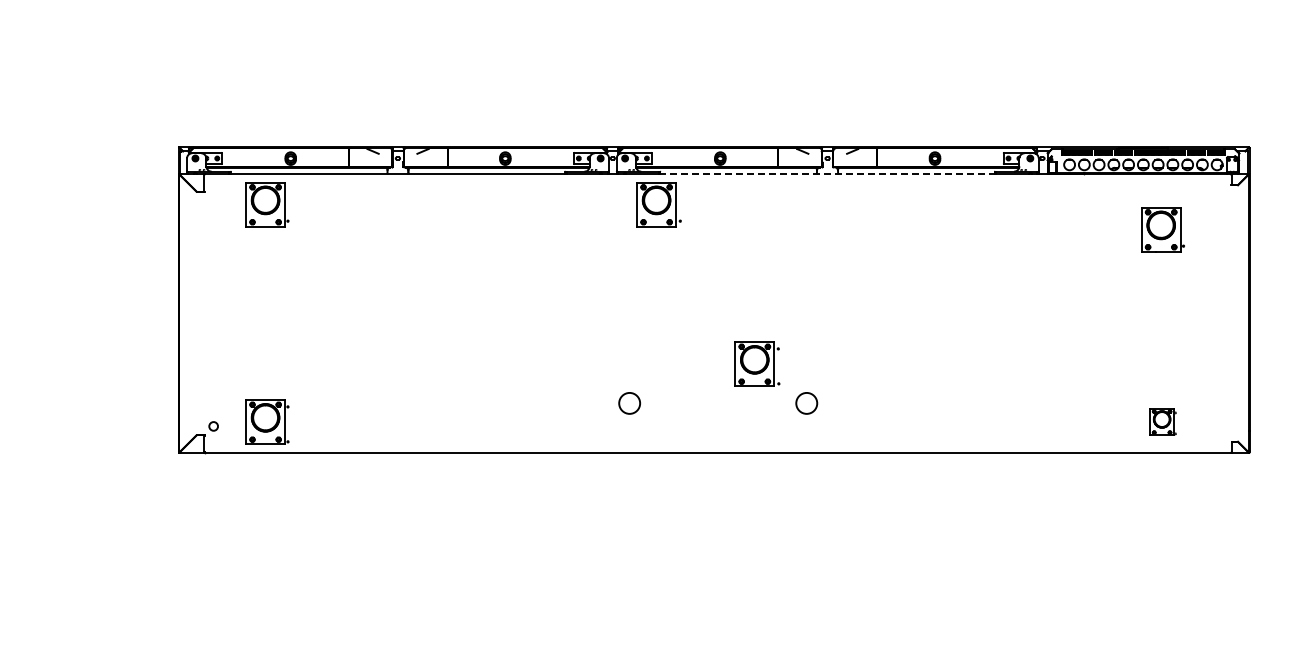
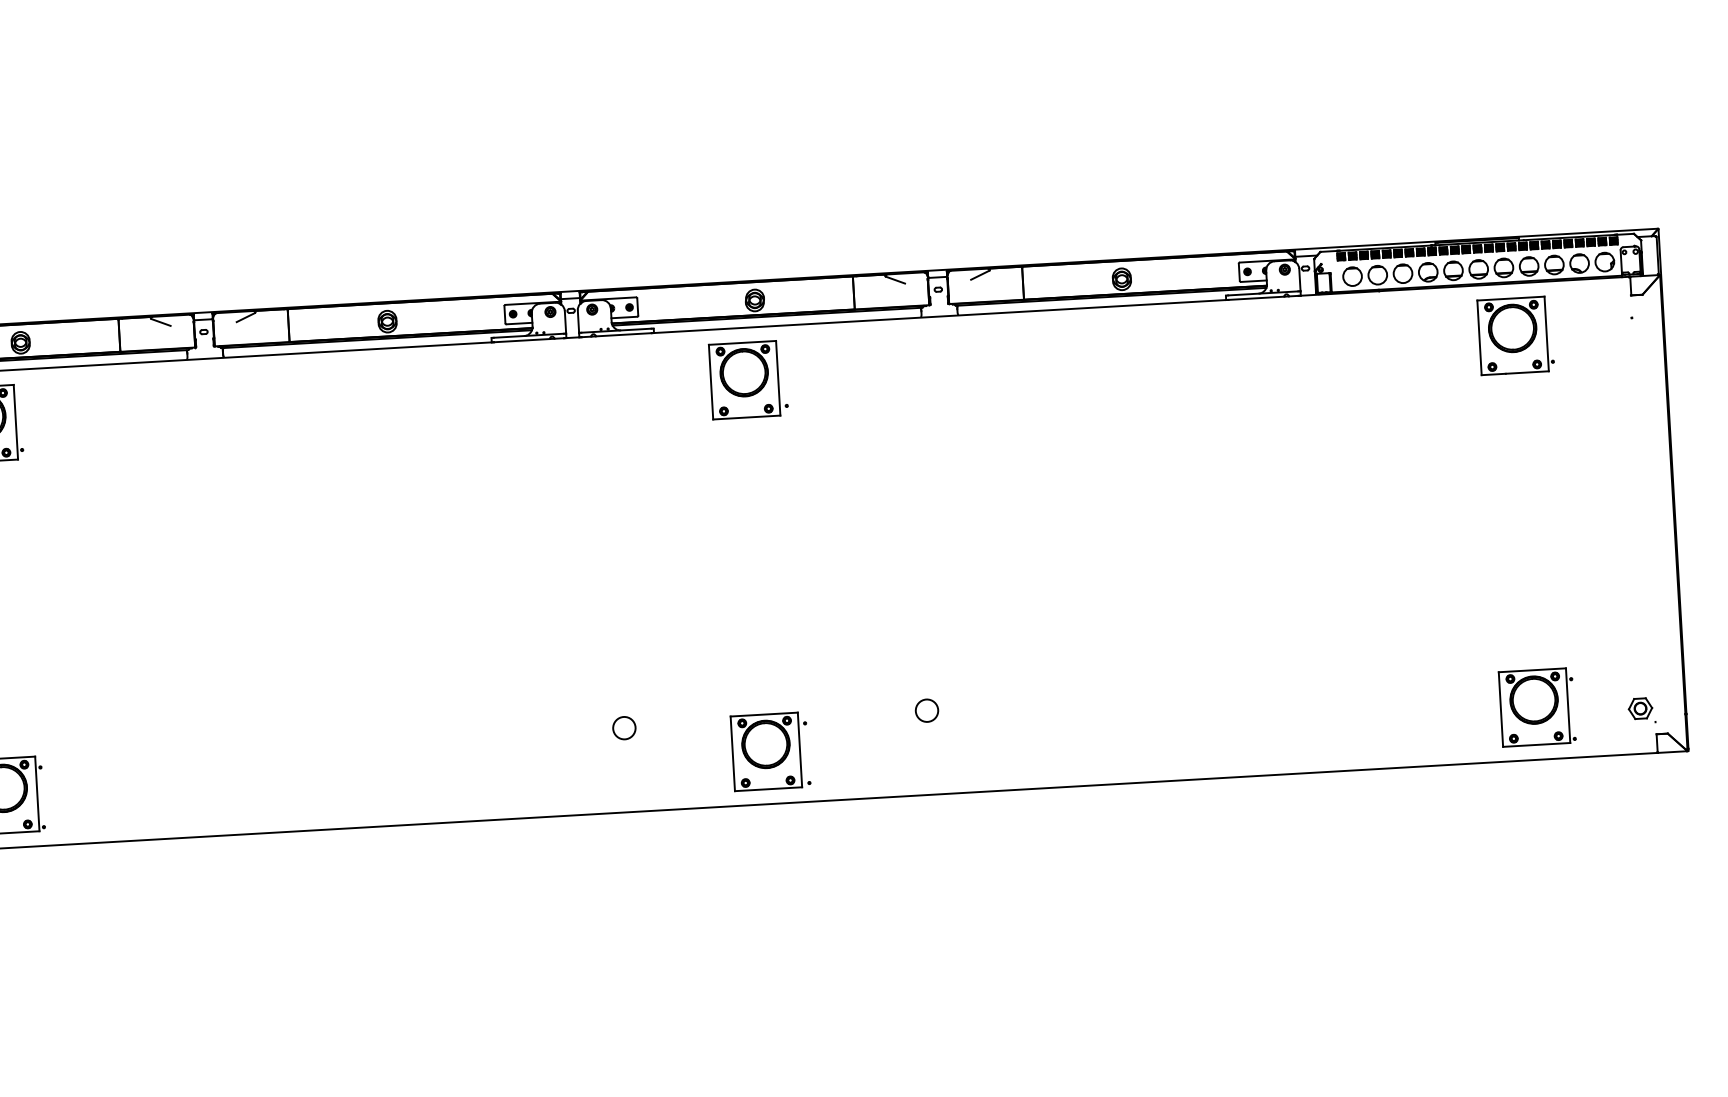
line: (827, 174) -> (939, 317), dashed -> solid
part: (658, 204) -> (747, 379), moved
part: (1162, 229) -> (1515, 335), moved
part: (757, 363) -> (770, 750), moved
circle: (629, 403) -> (623, 727), size x0.62
circle: (806, 403) -> (926, 710), size x0.62
part: (1163, 421) -> (1538, 706), size x1.67
part: (1222, 426) -> (1639, 708), added

